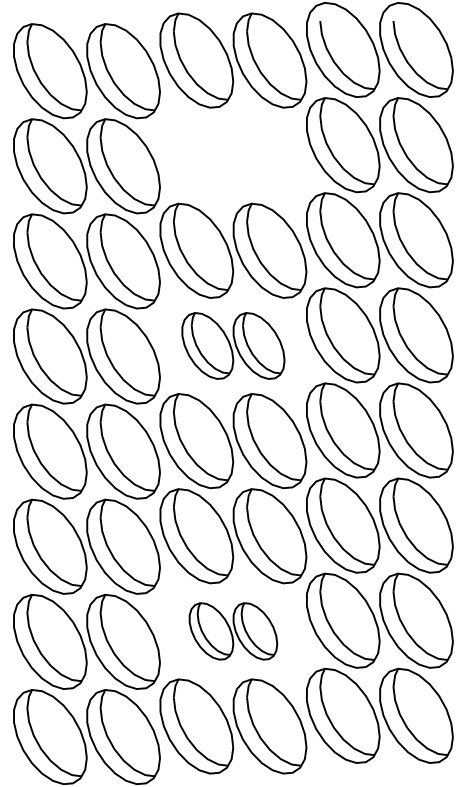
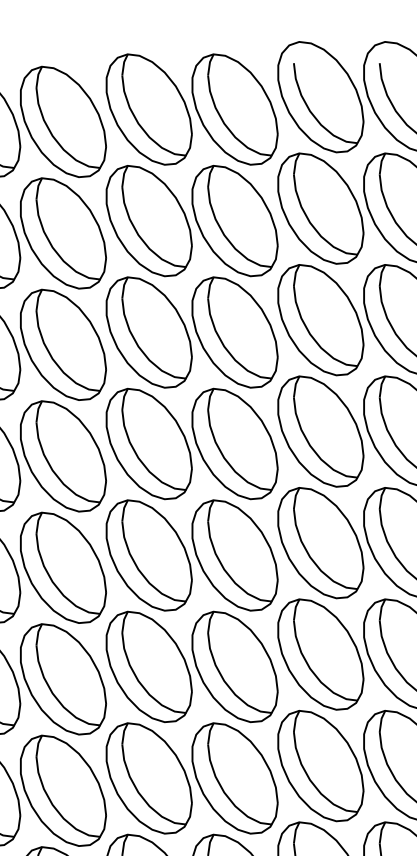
part: (233, 155) -> (192, 220), added
part: (233, 345) -> (192, 443), size x1.43
part: (233, 631) -> (192, 778), size x1.67

